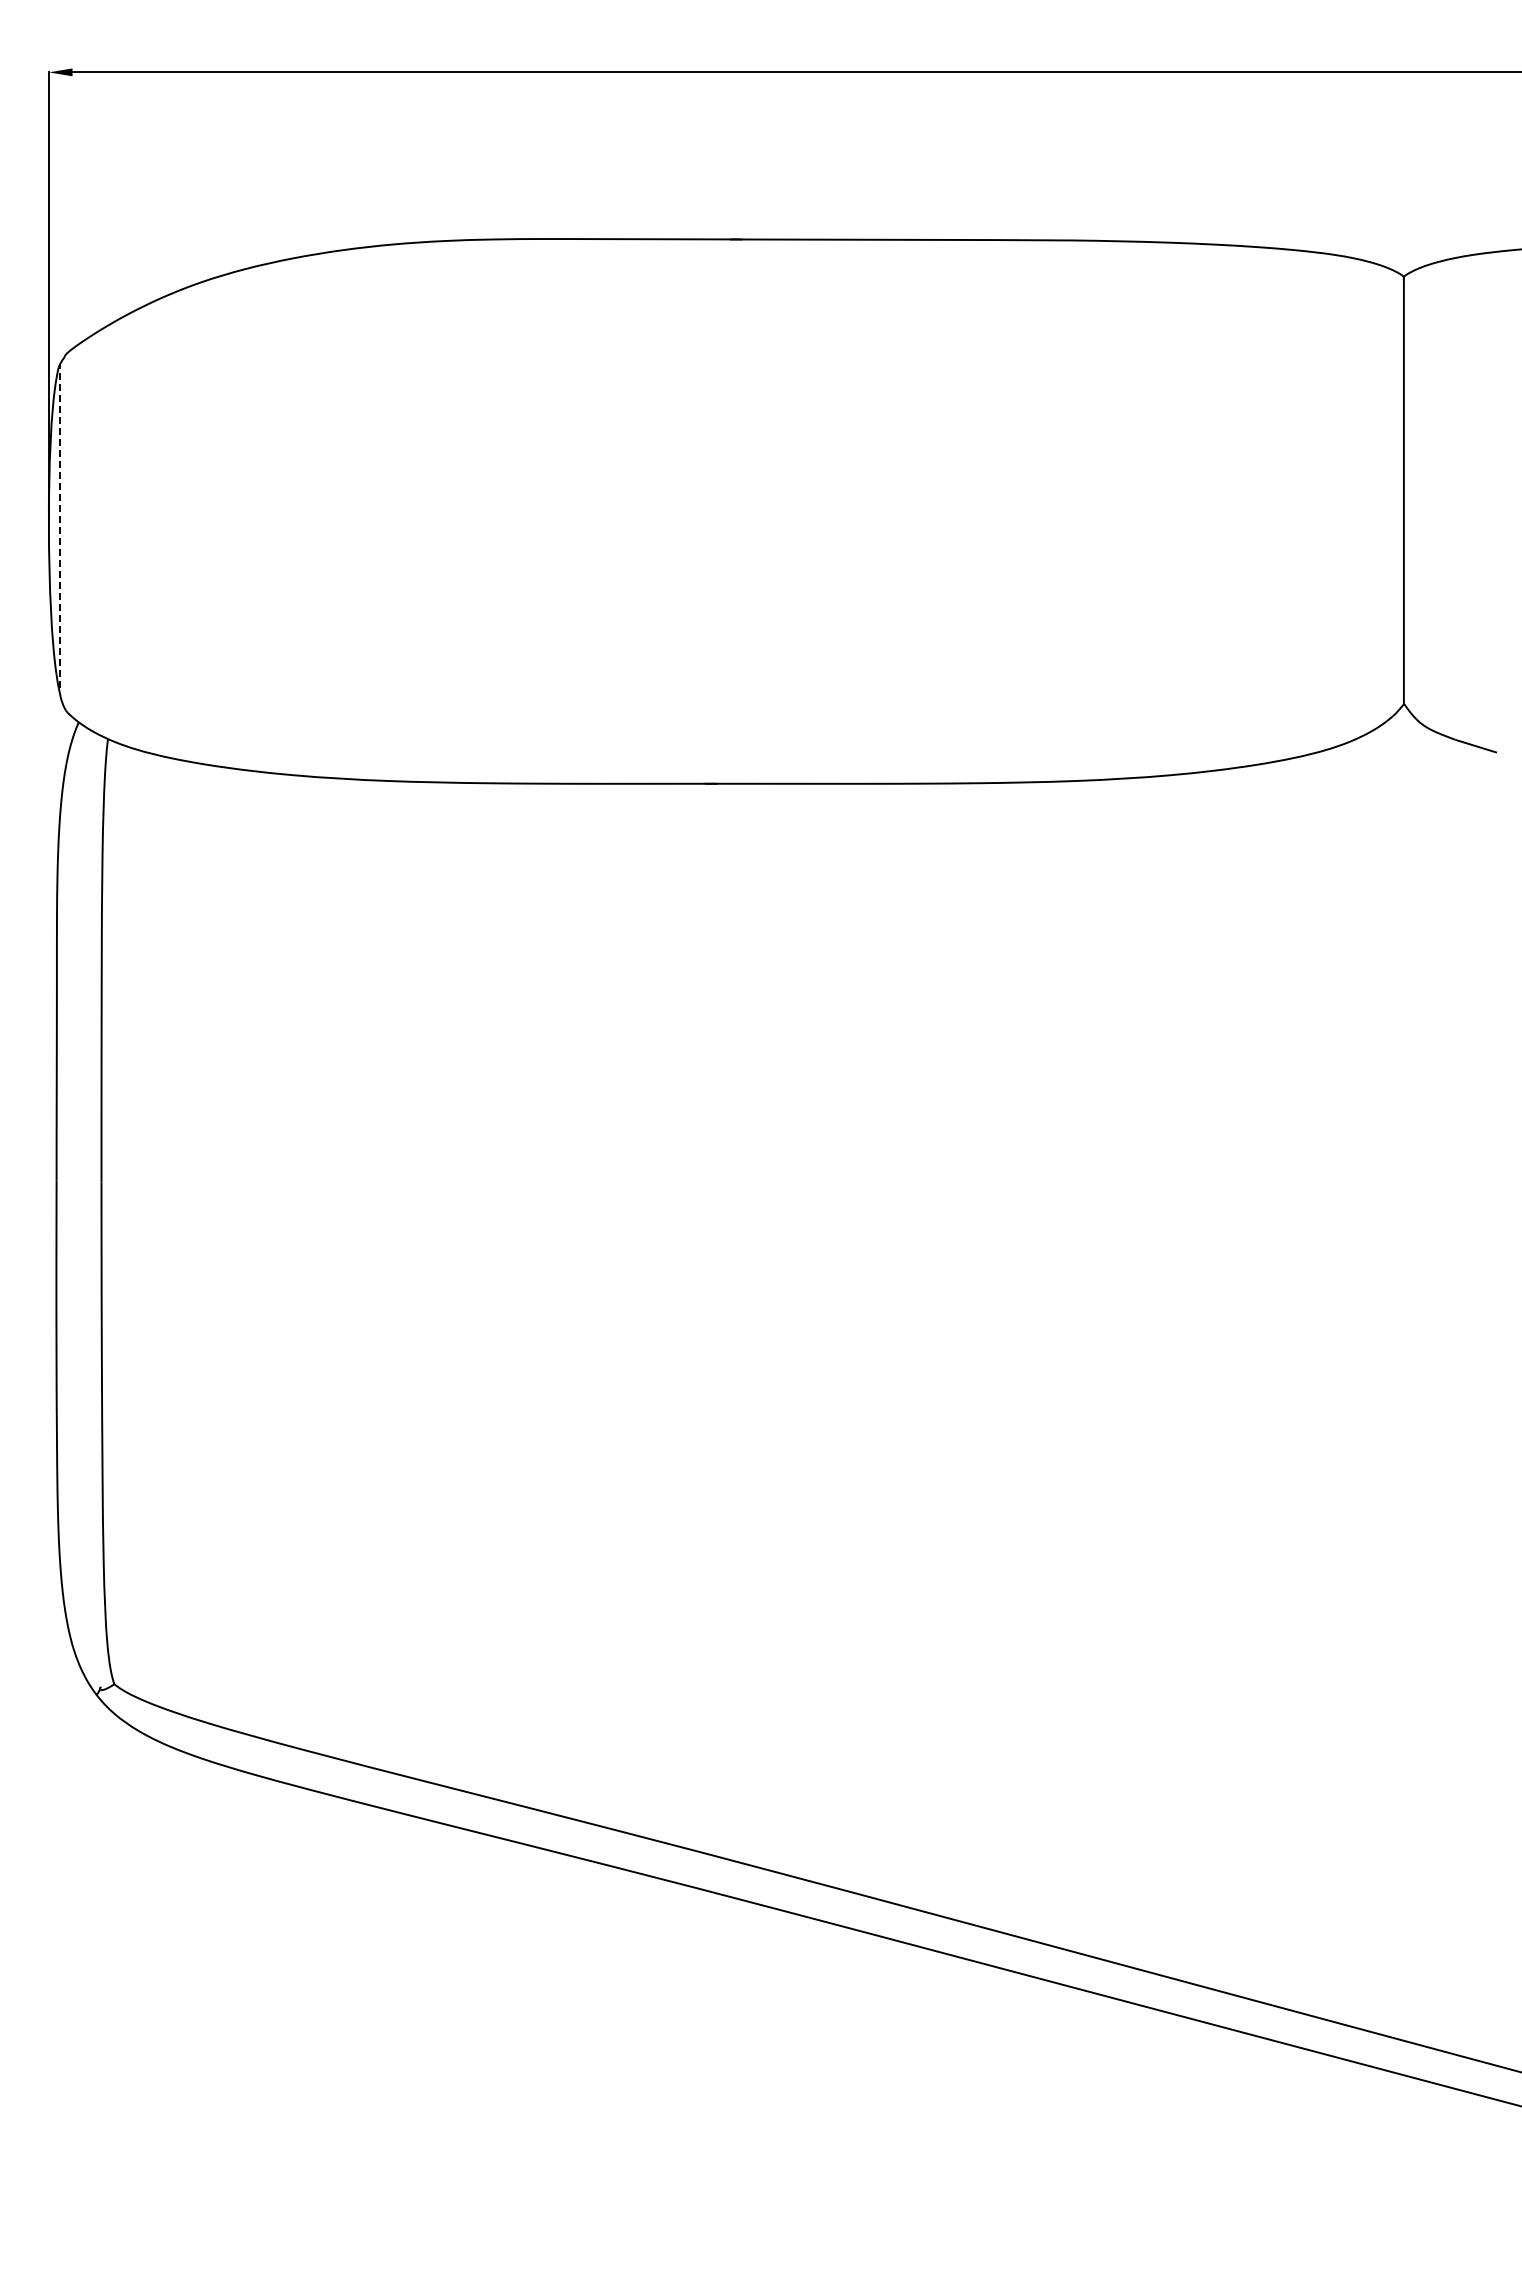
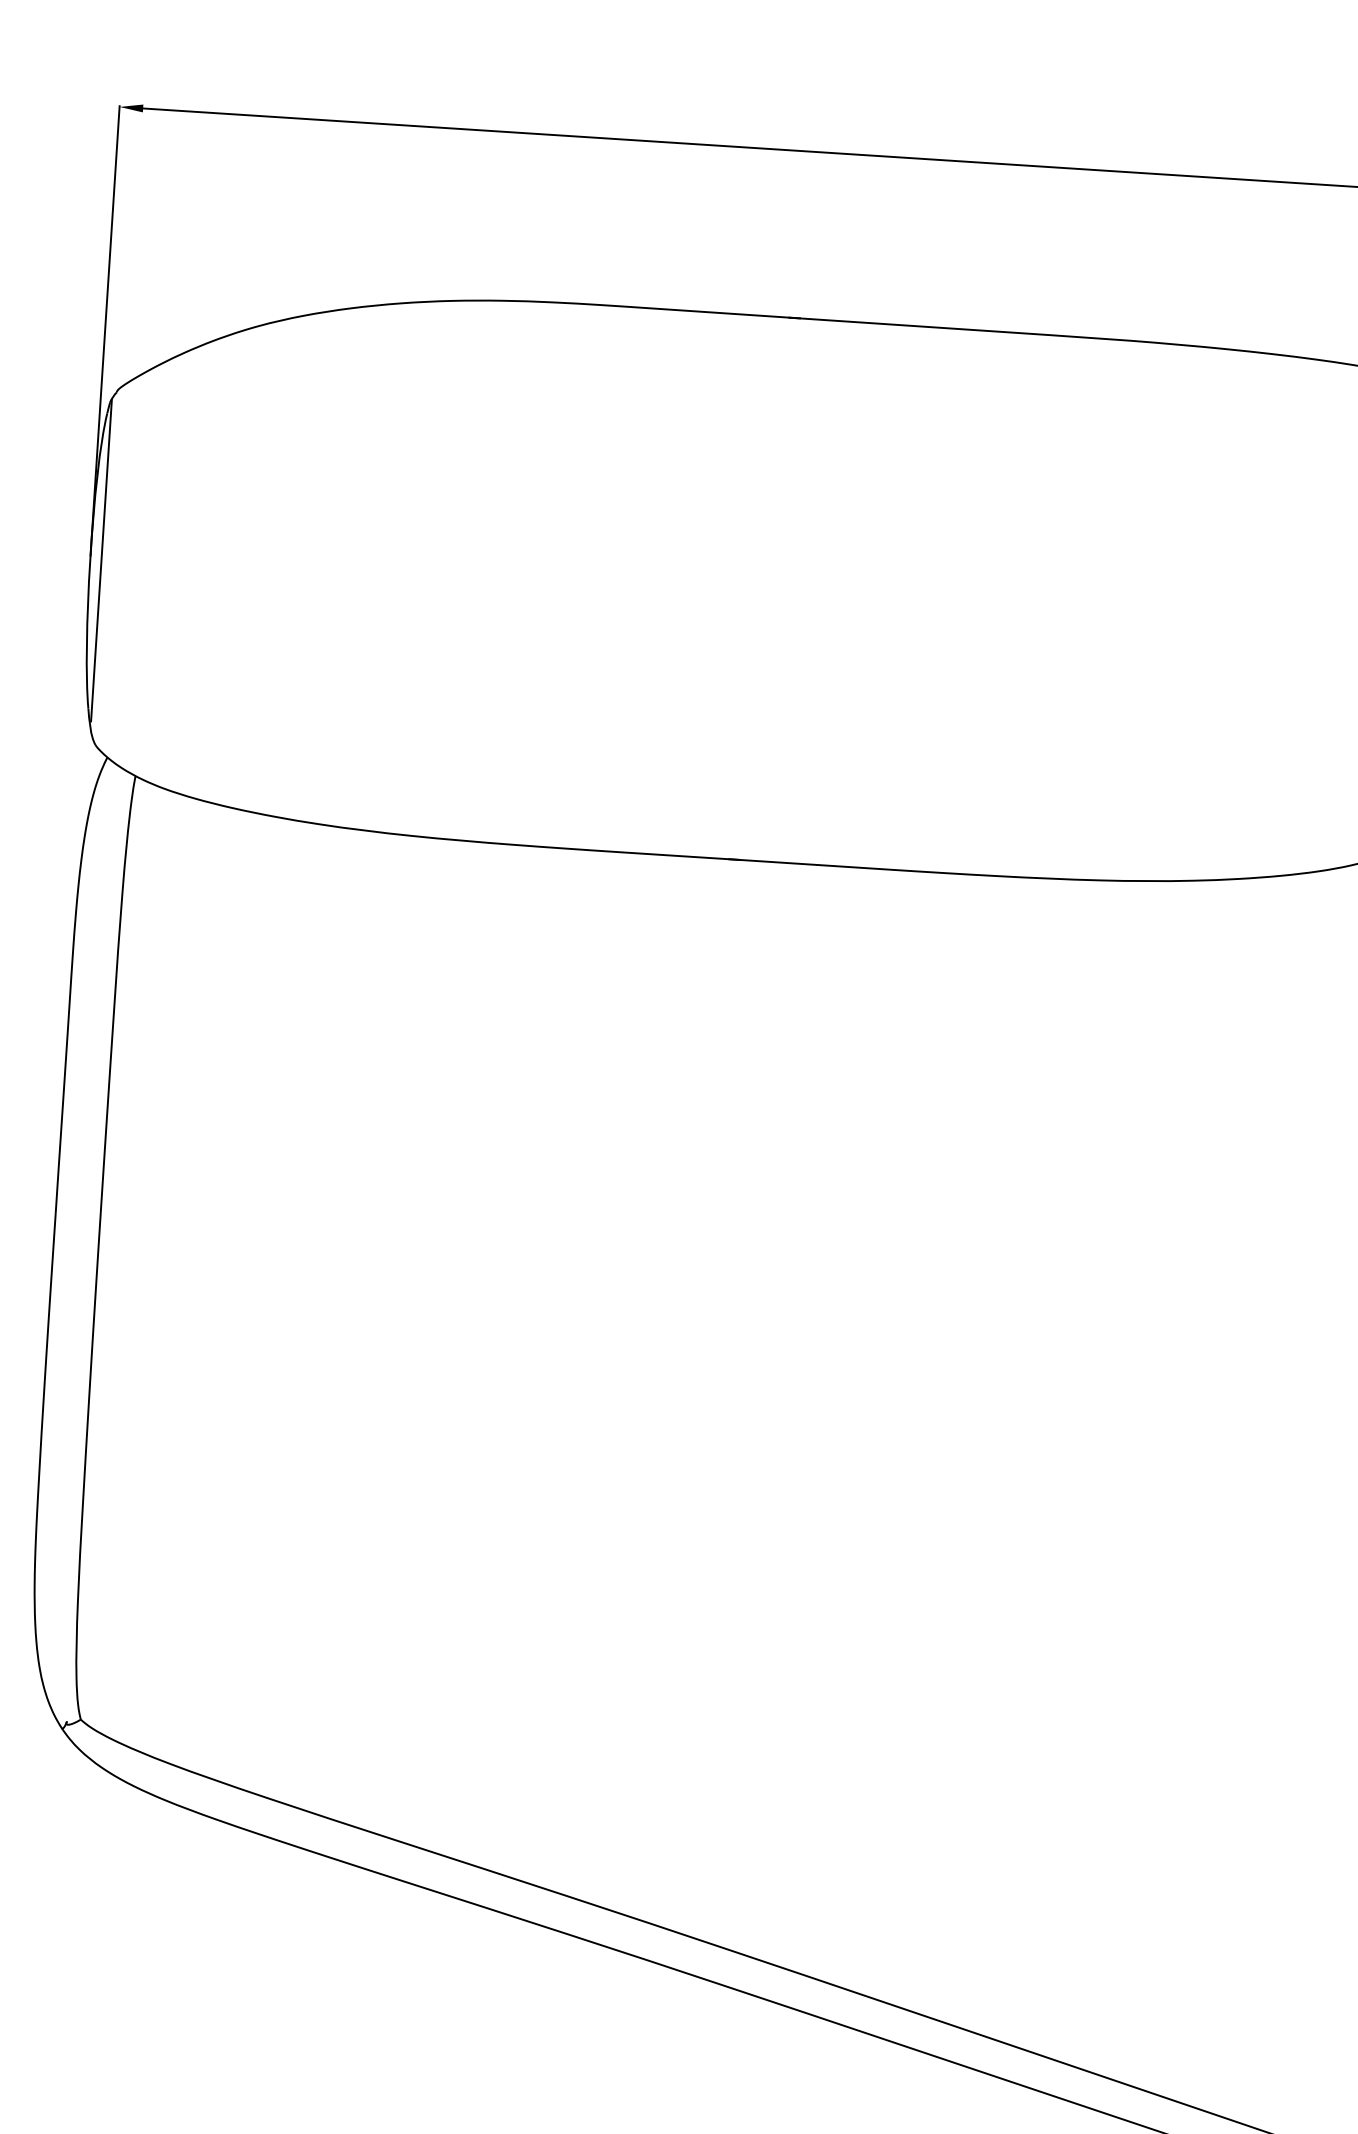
line: (60, 525) -> (101, 559), dashed -> solid

